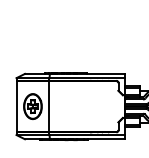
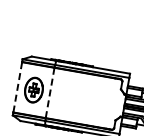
line: (49, 106) -> (50, 92), solid -> dashed
line: (16, 107) -> (17, 88), solid -> dashed

